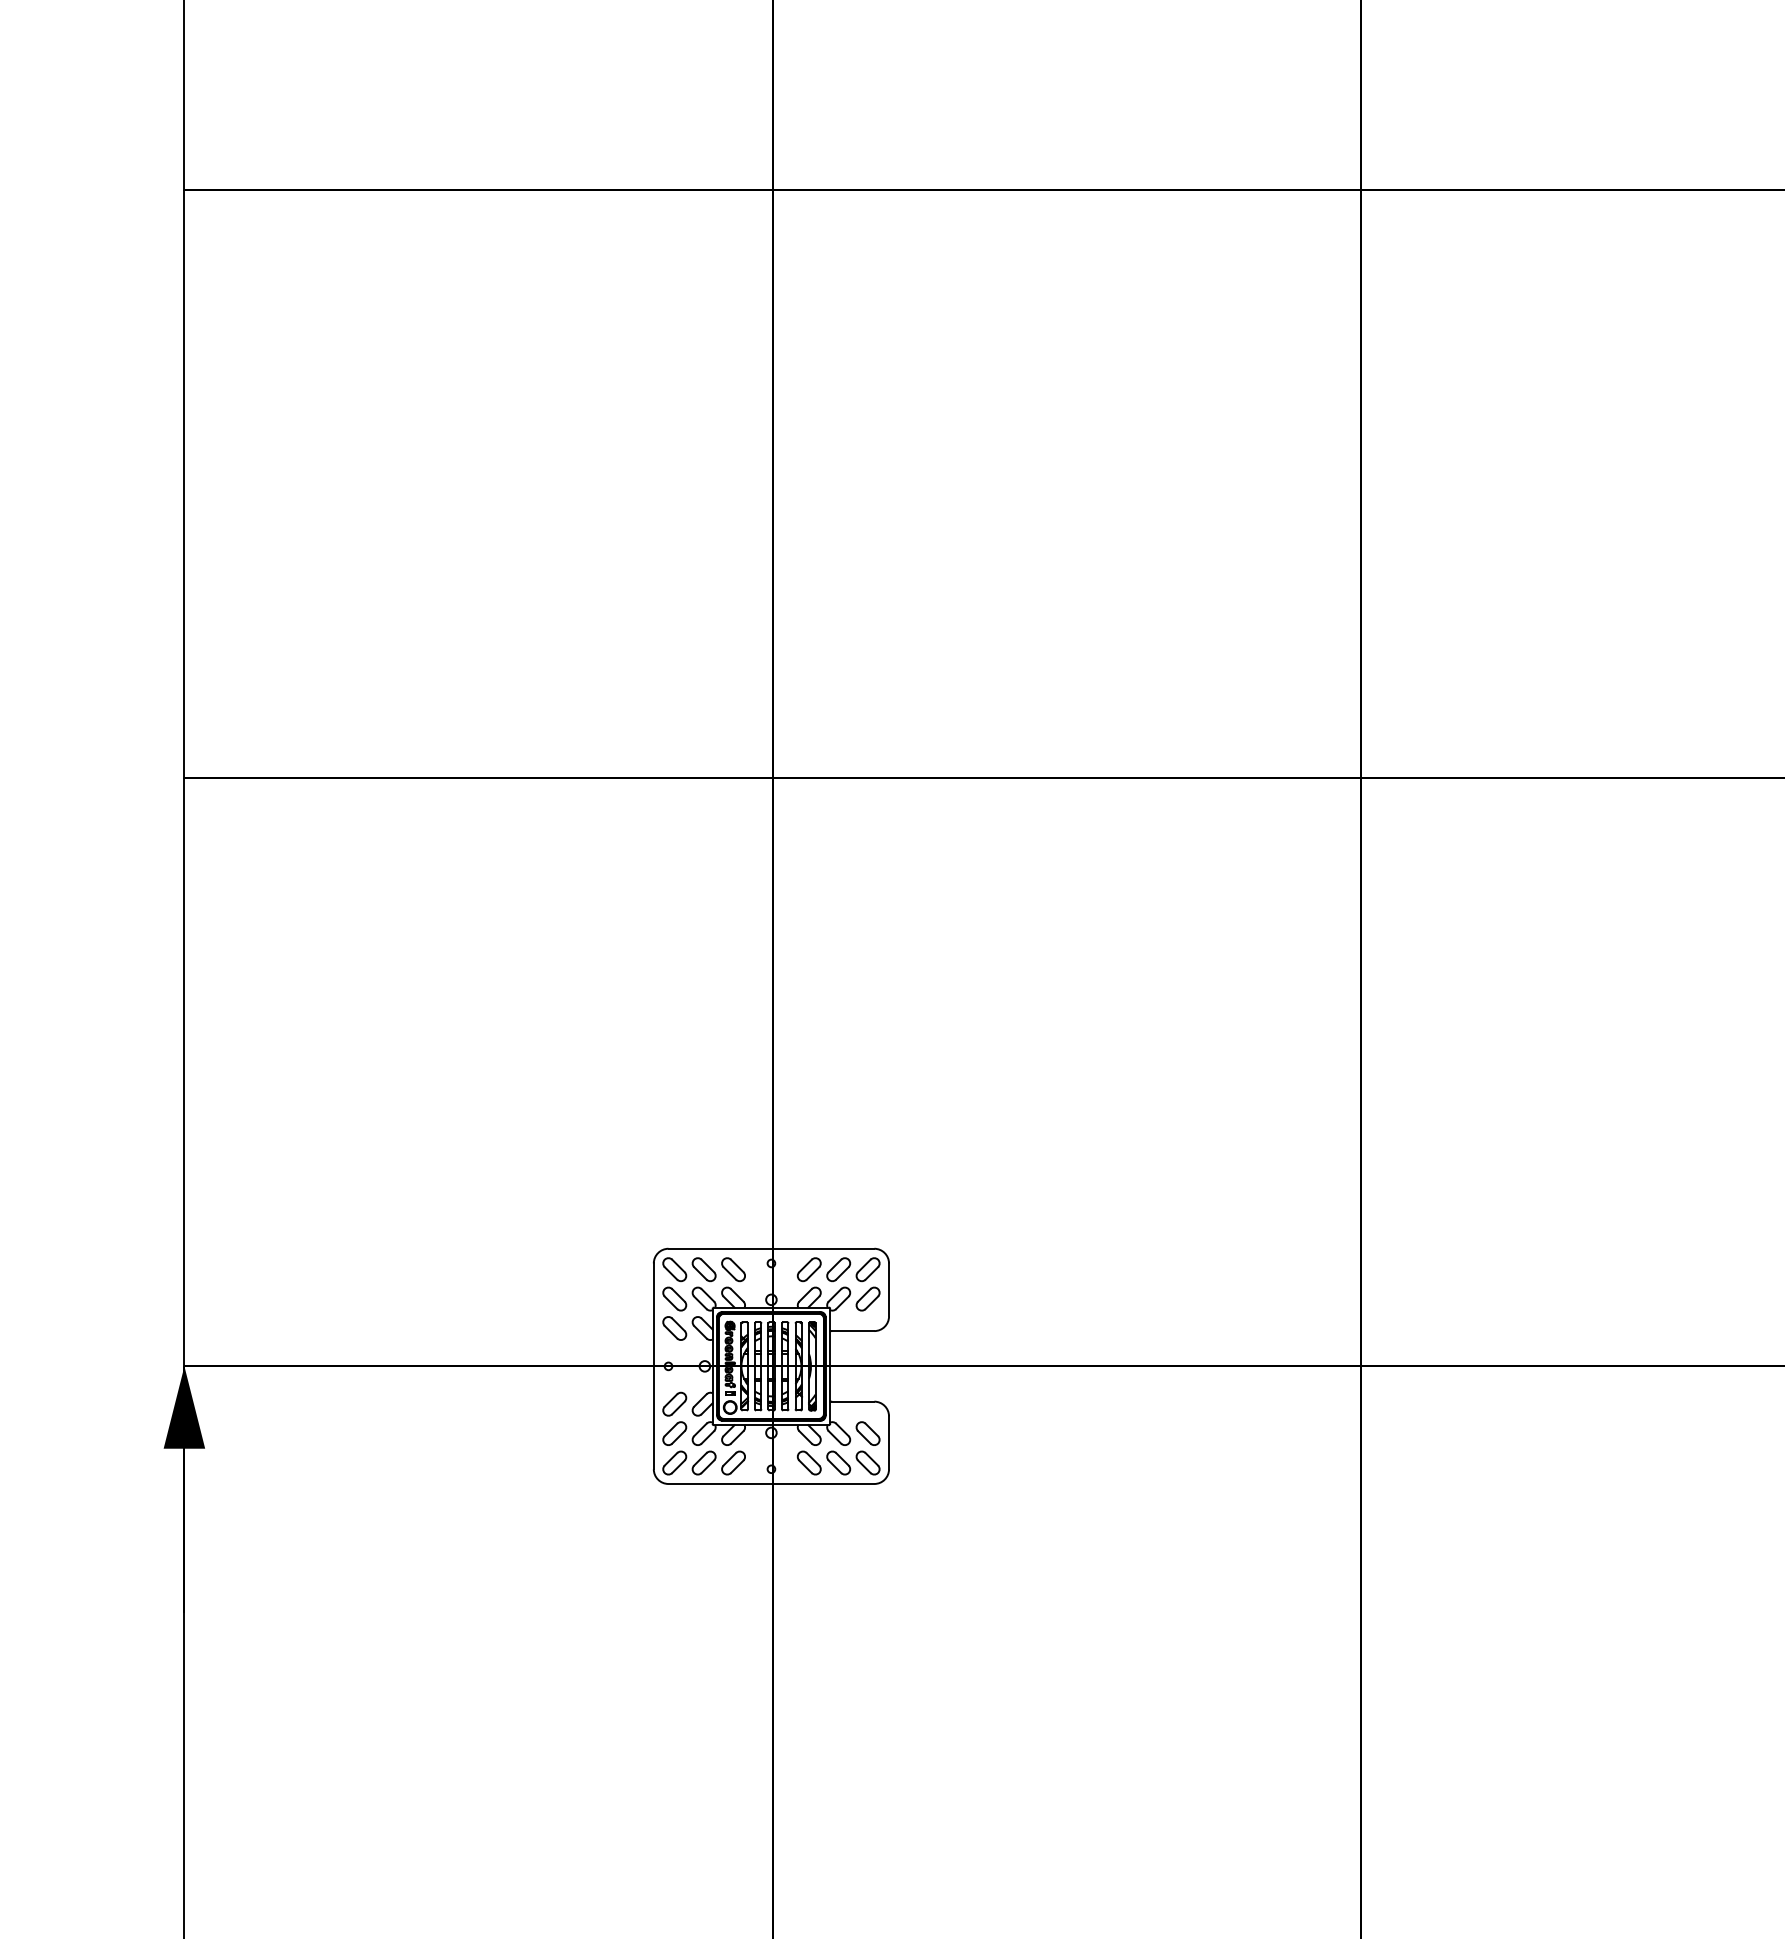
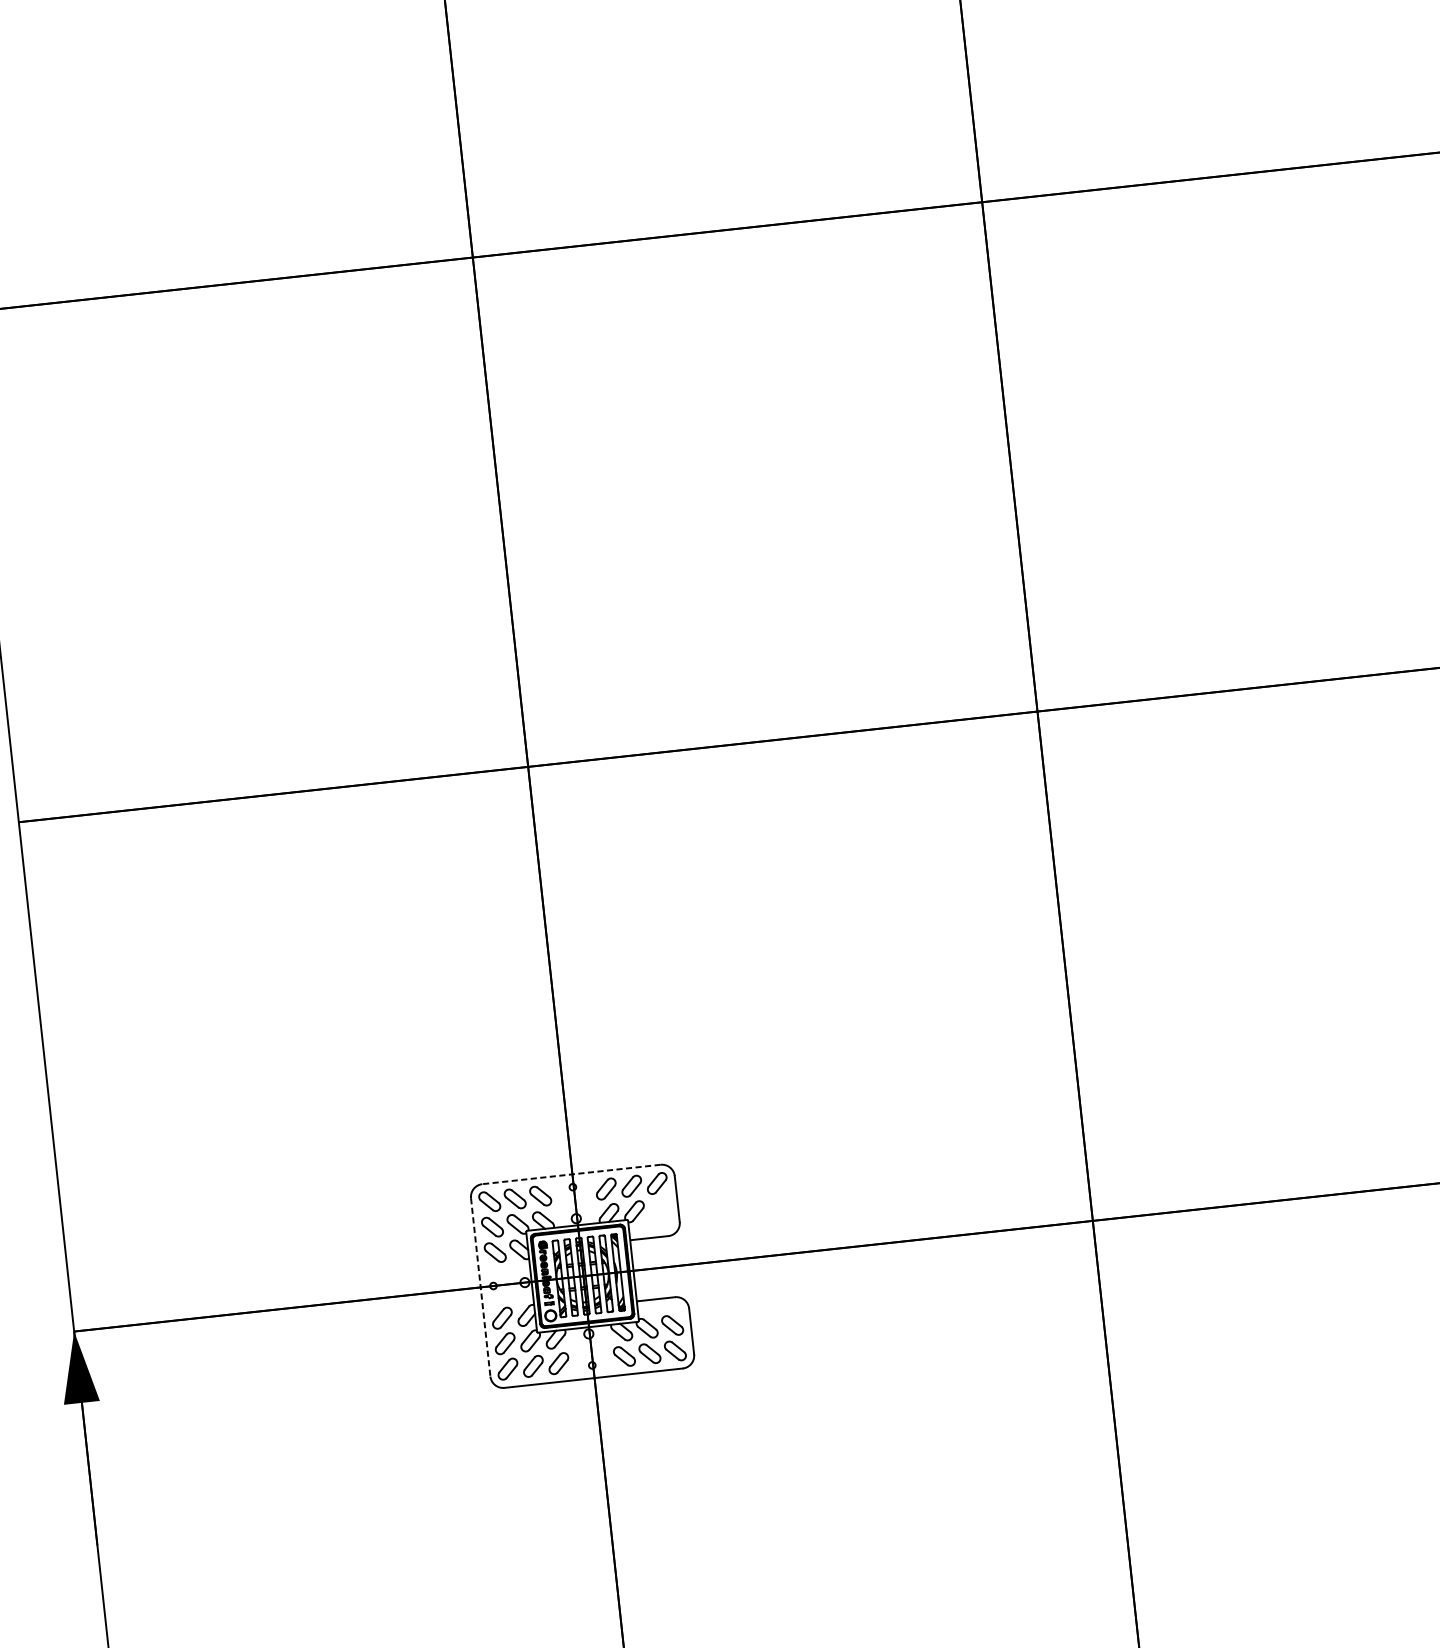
line: (771, 1248) -> (571, 1174), solid -> dashed
part: (867, 1298) -> (659, 1208), removed
line: (653, 1366) -> (480, 1287), solid -> dashed

